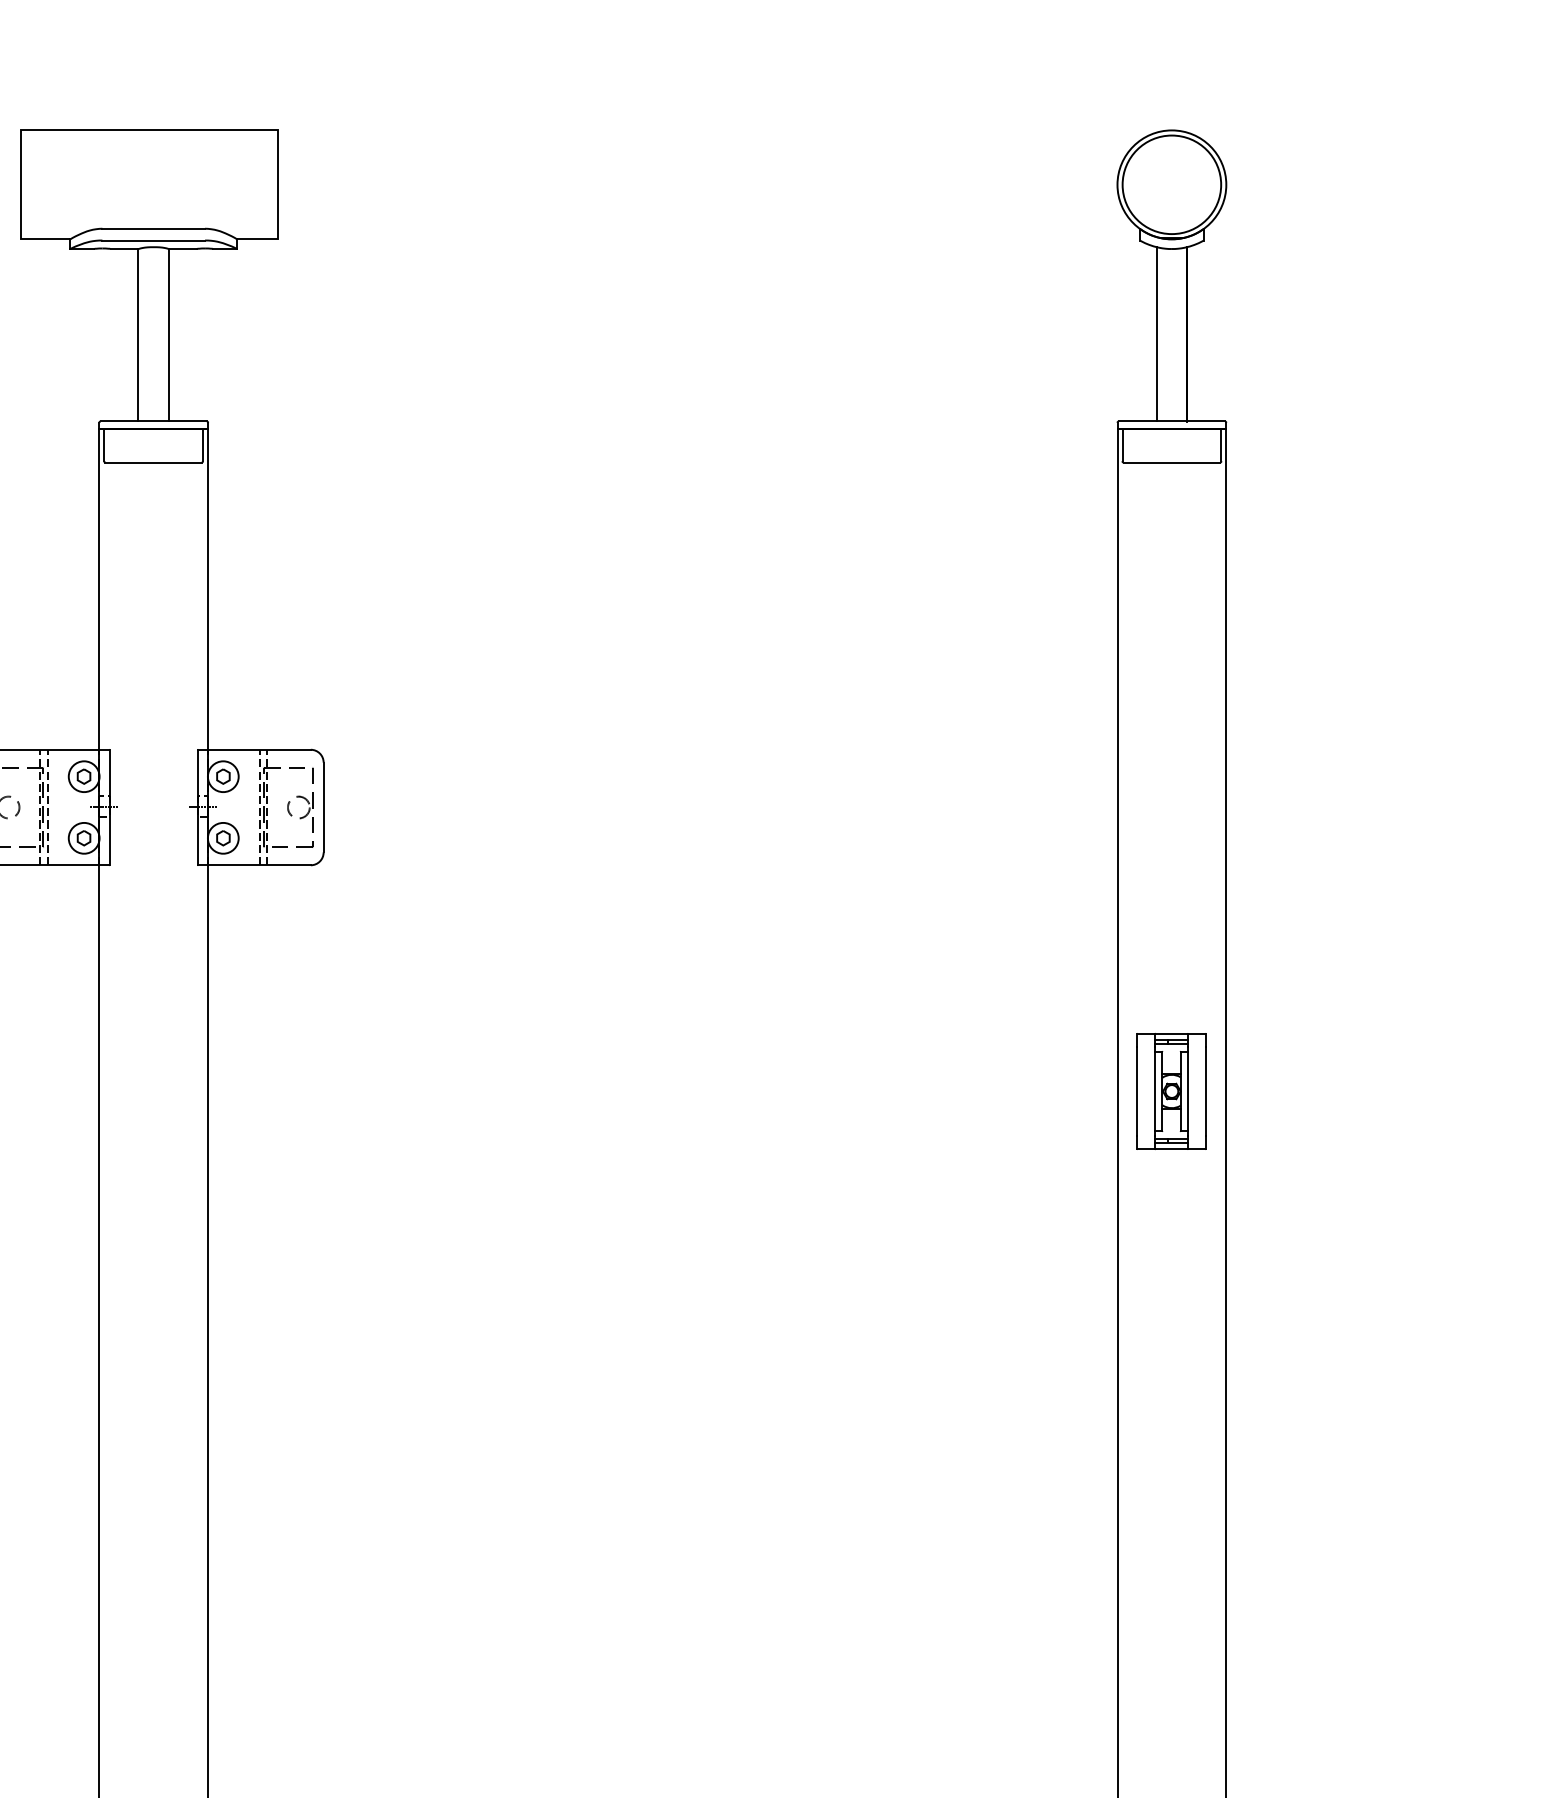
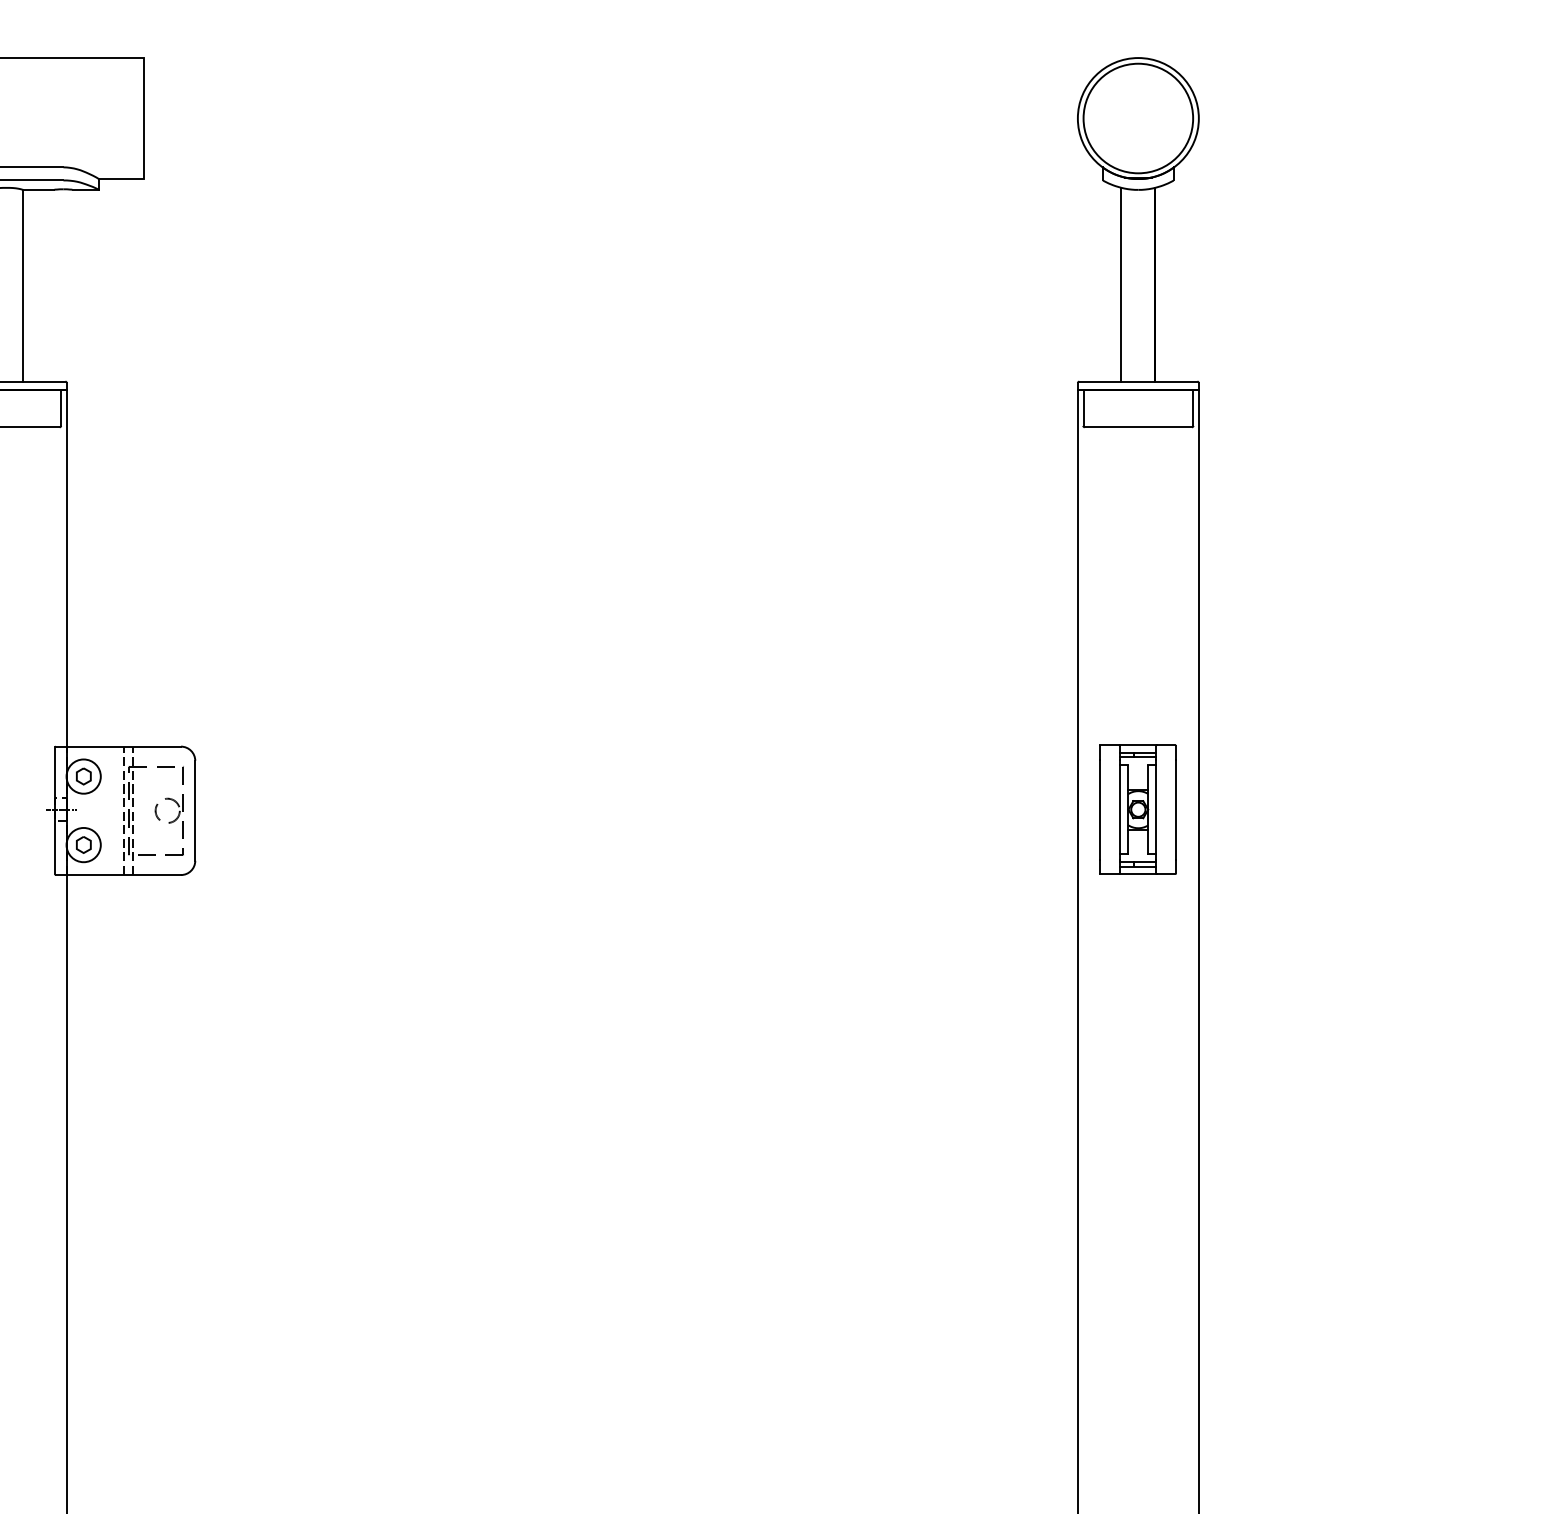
part: (1171, 1091) -> (1137, 809), moved

